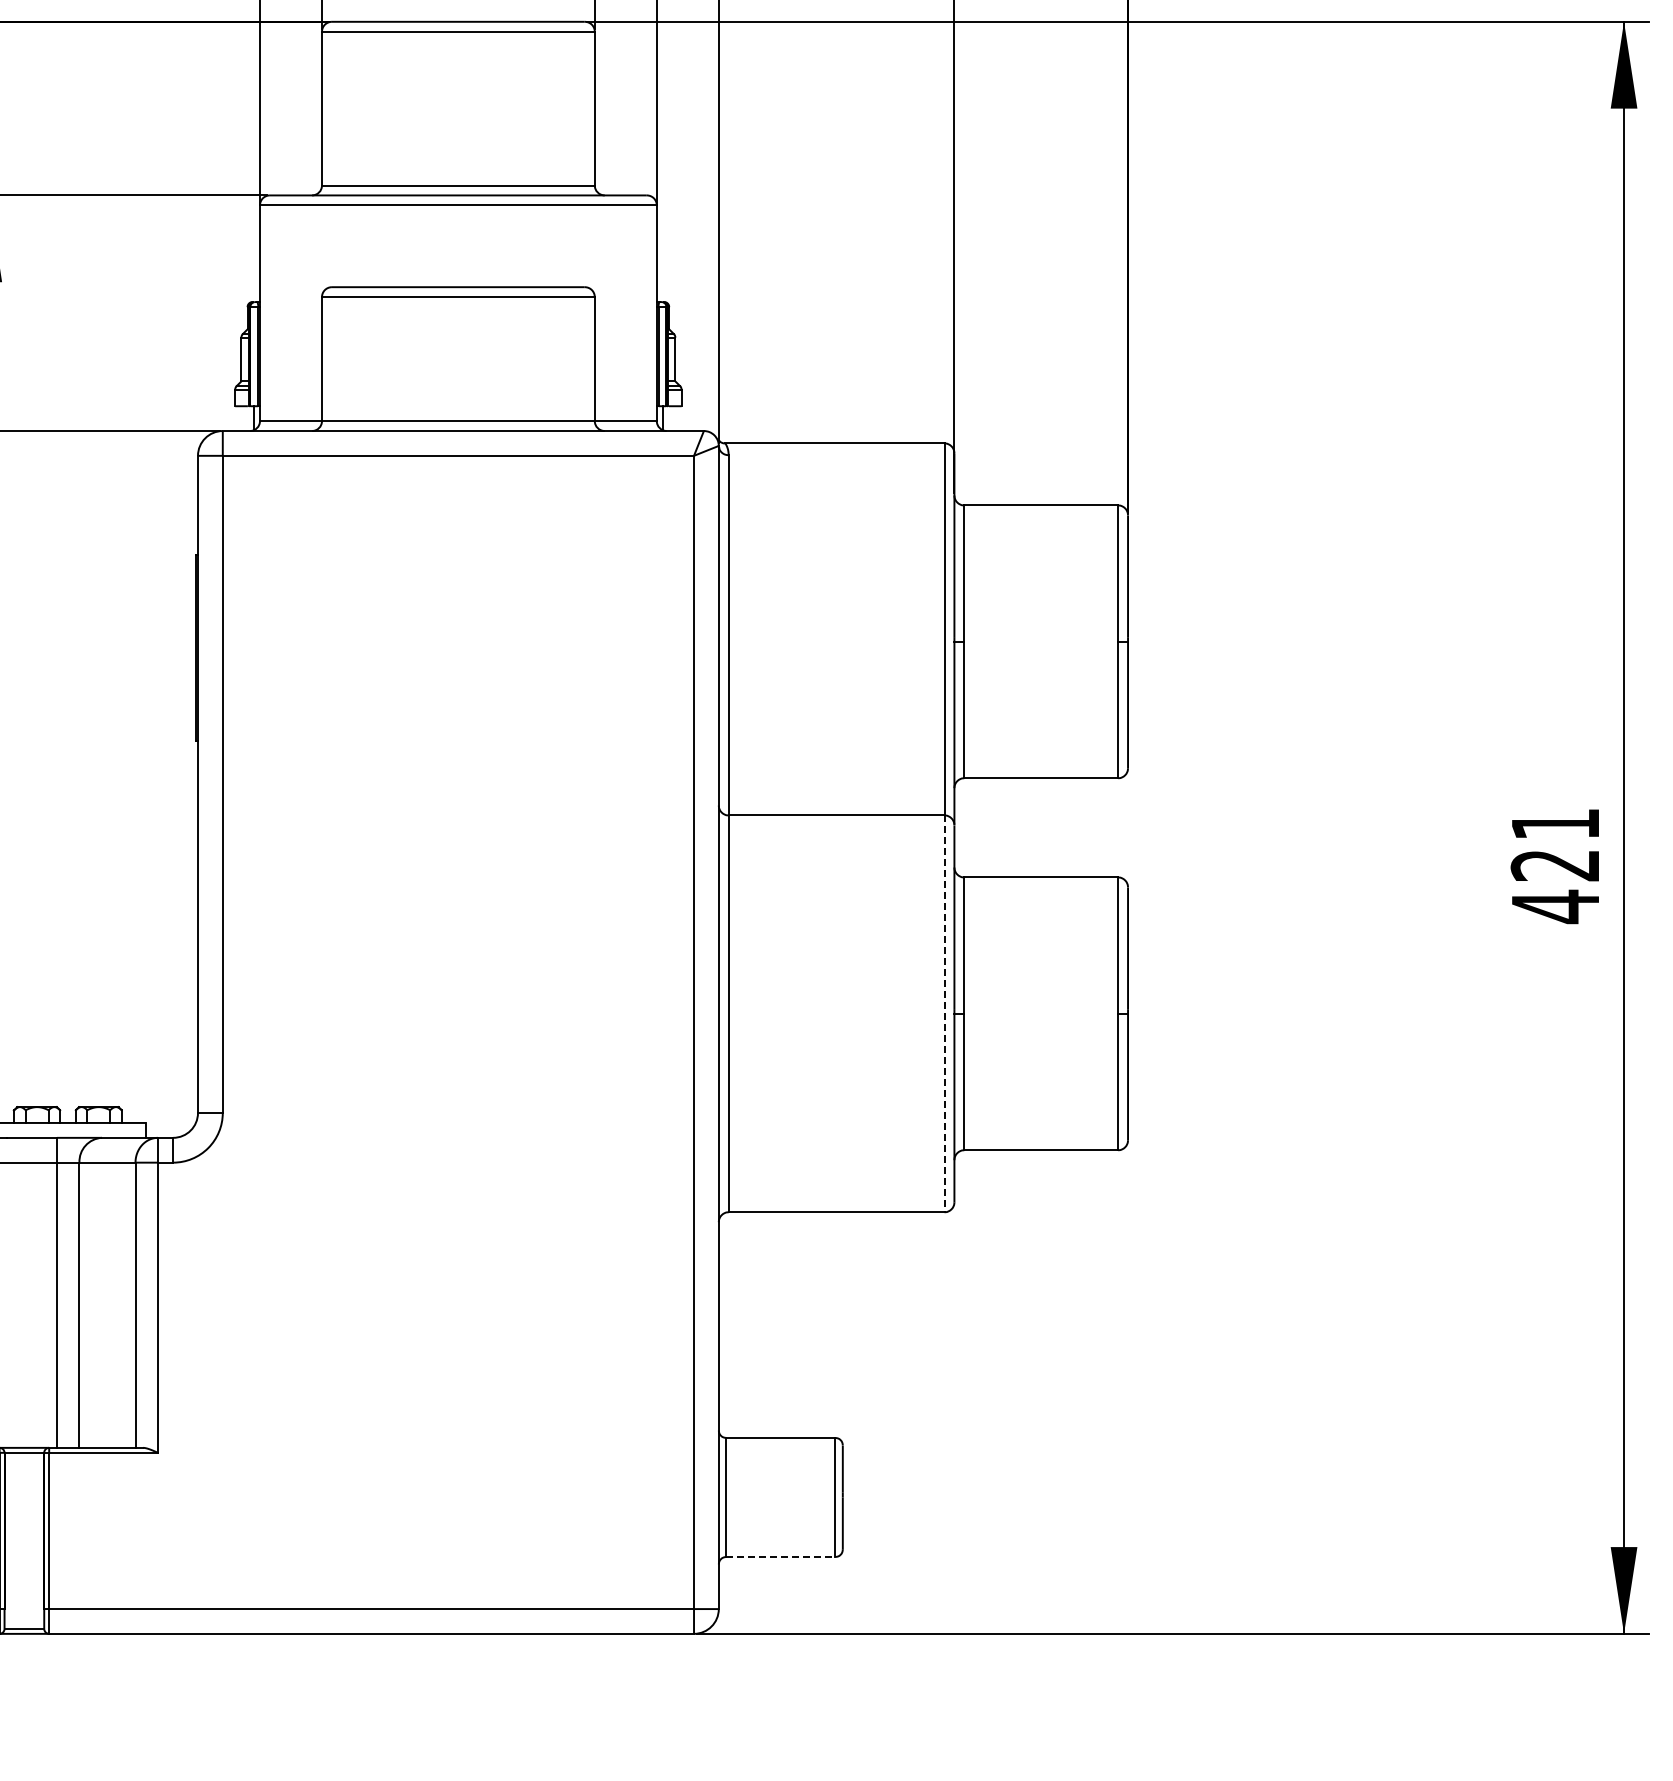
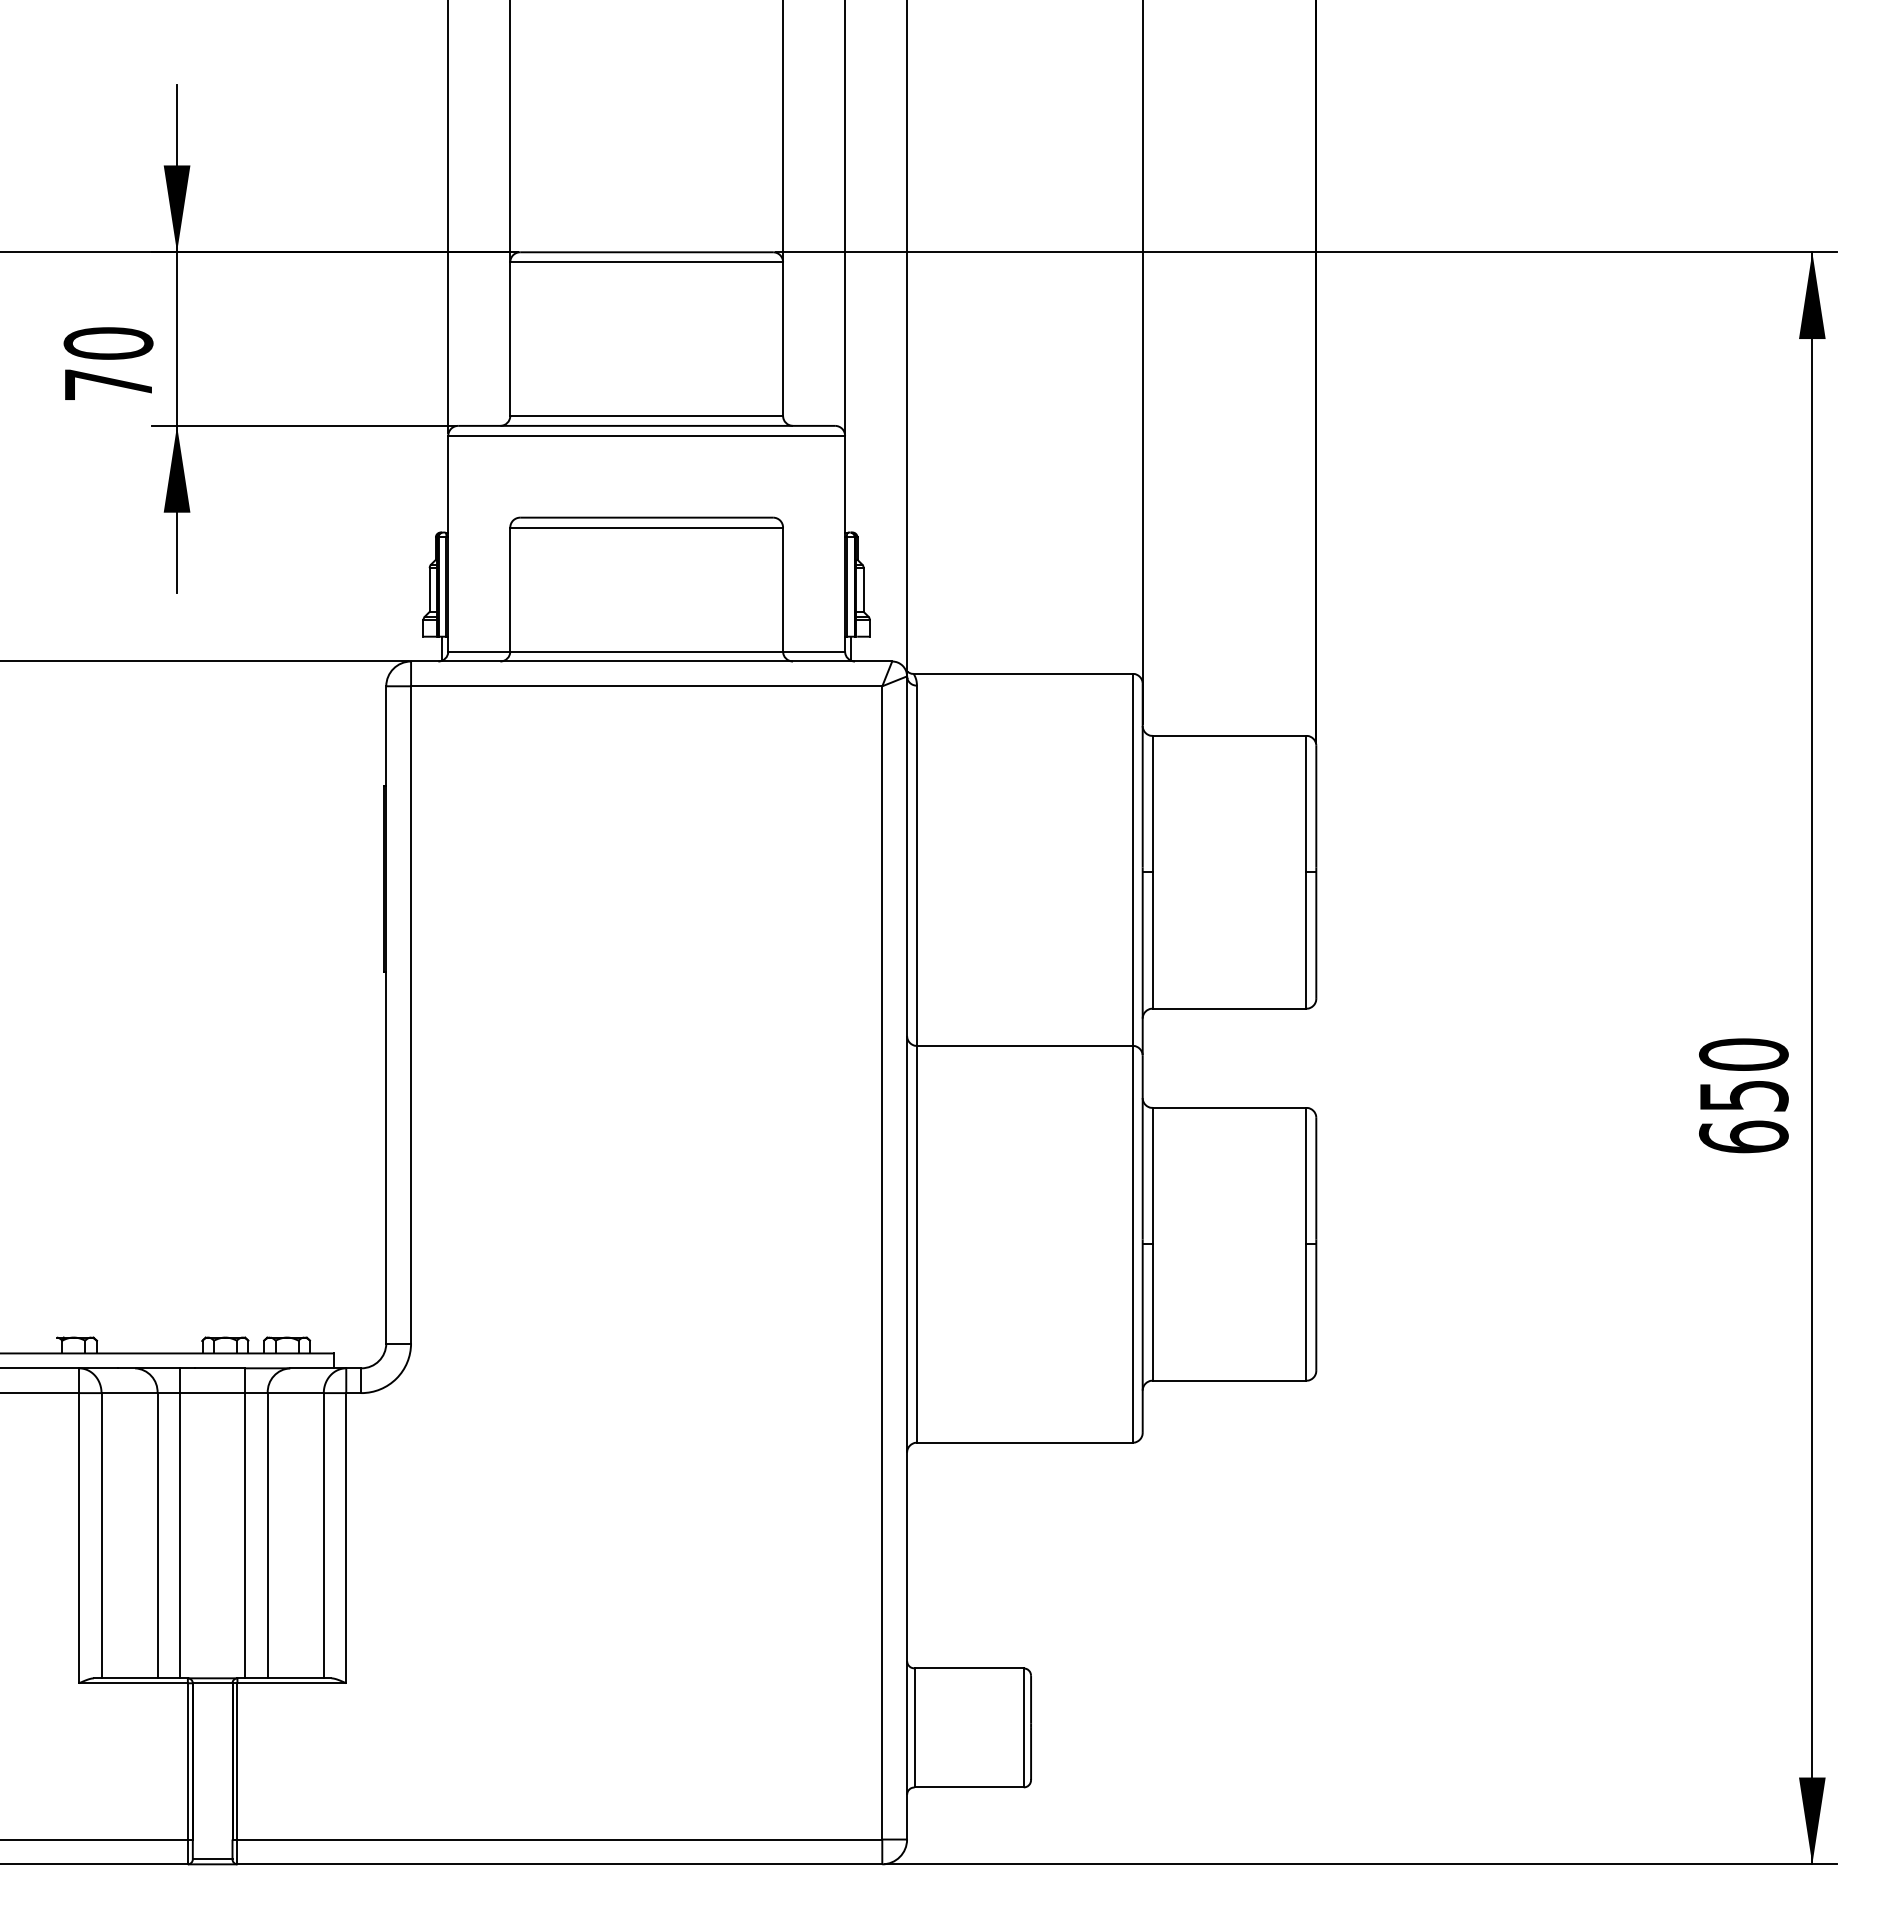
text: (1555, 866) -> (1743, 1096), 421 -> 650
line: (944, 1014) -> (1132, 1244), dashed -> solid
line: (781, 1557) -> (969, 1787), dashed -> solid

